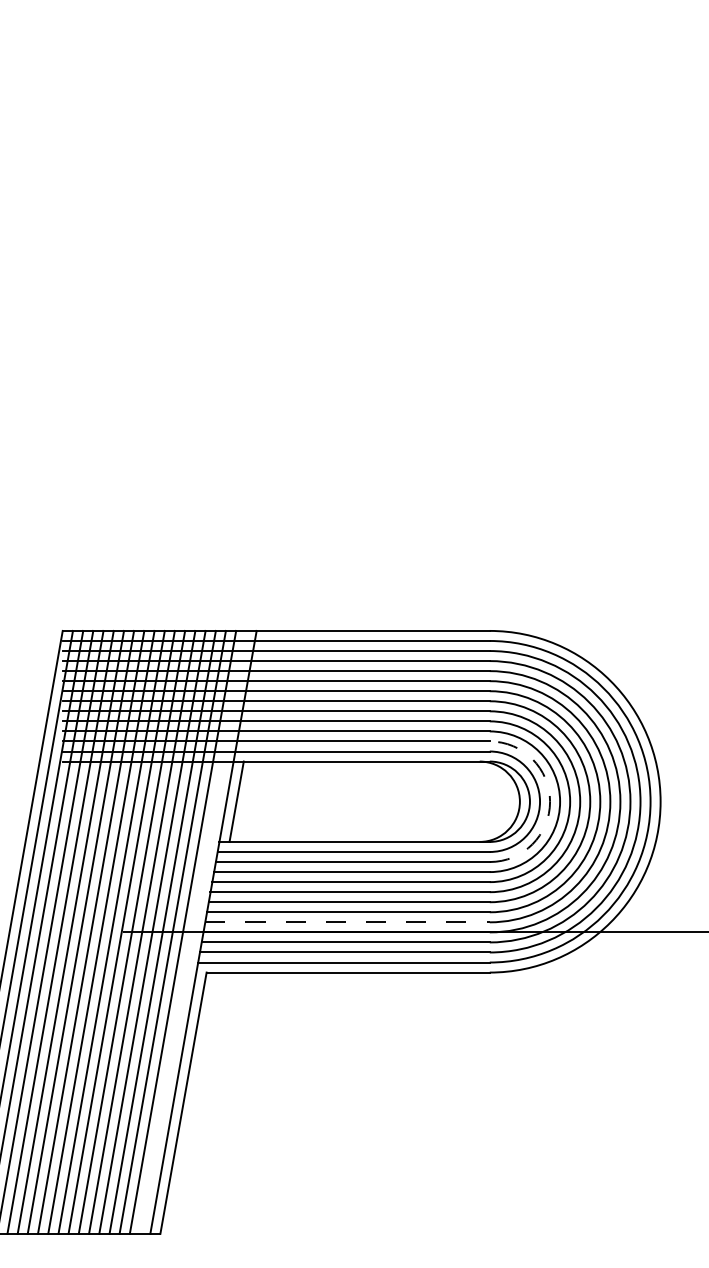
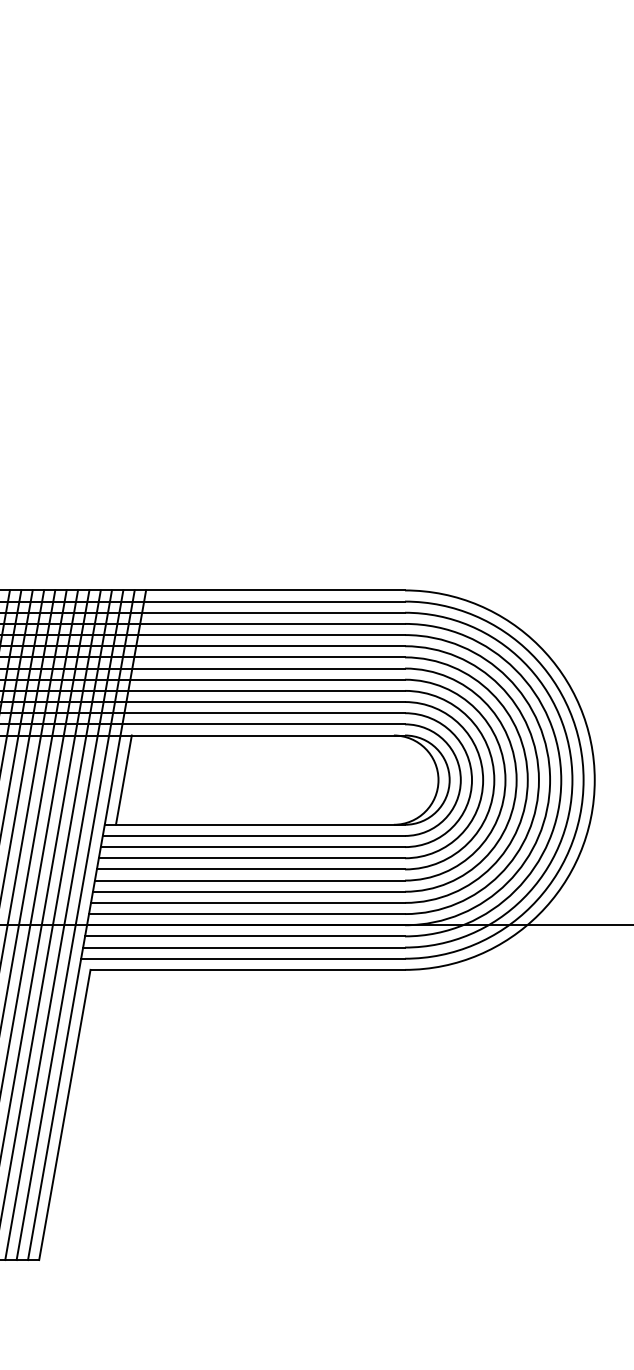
arc: (550, 801) -> (472, 779), dashed -> solid
line: (348, 922) -> (248, 914), dashed -> solid
line: (193, 931) -> (75, 924), added

